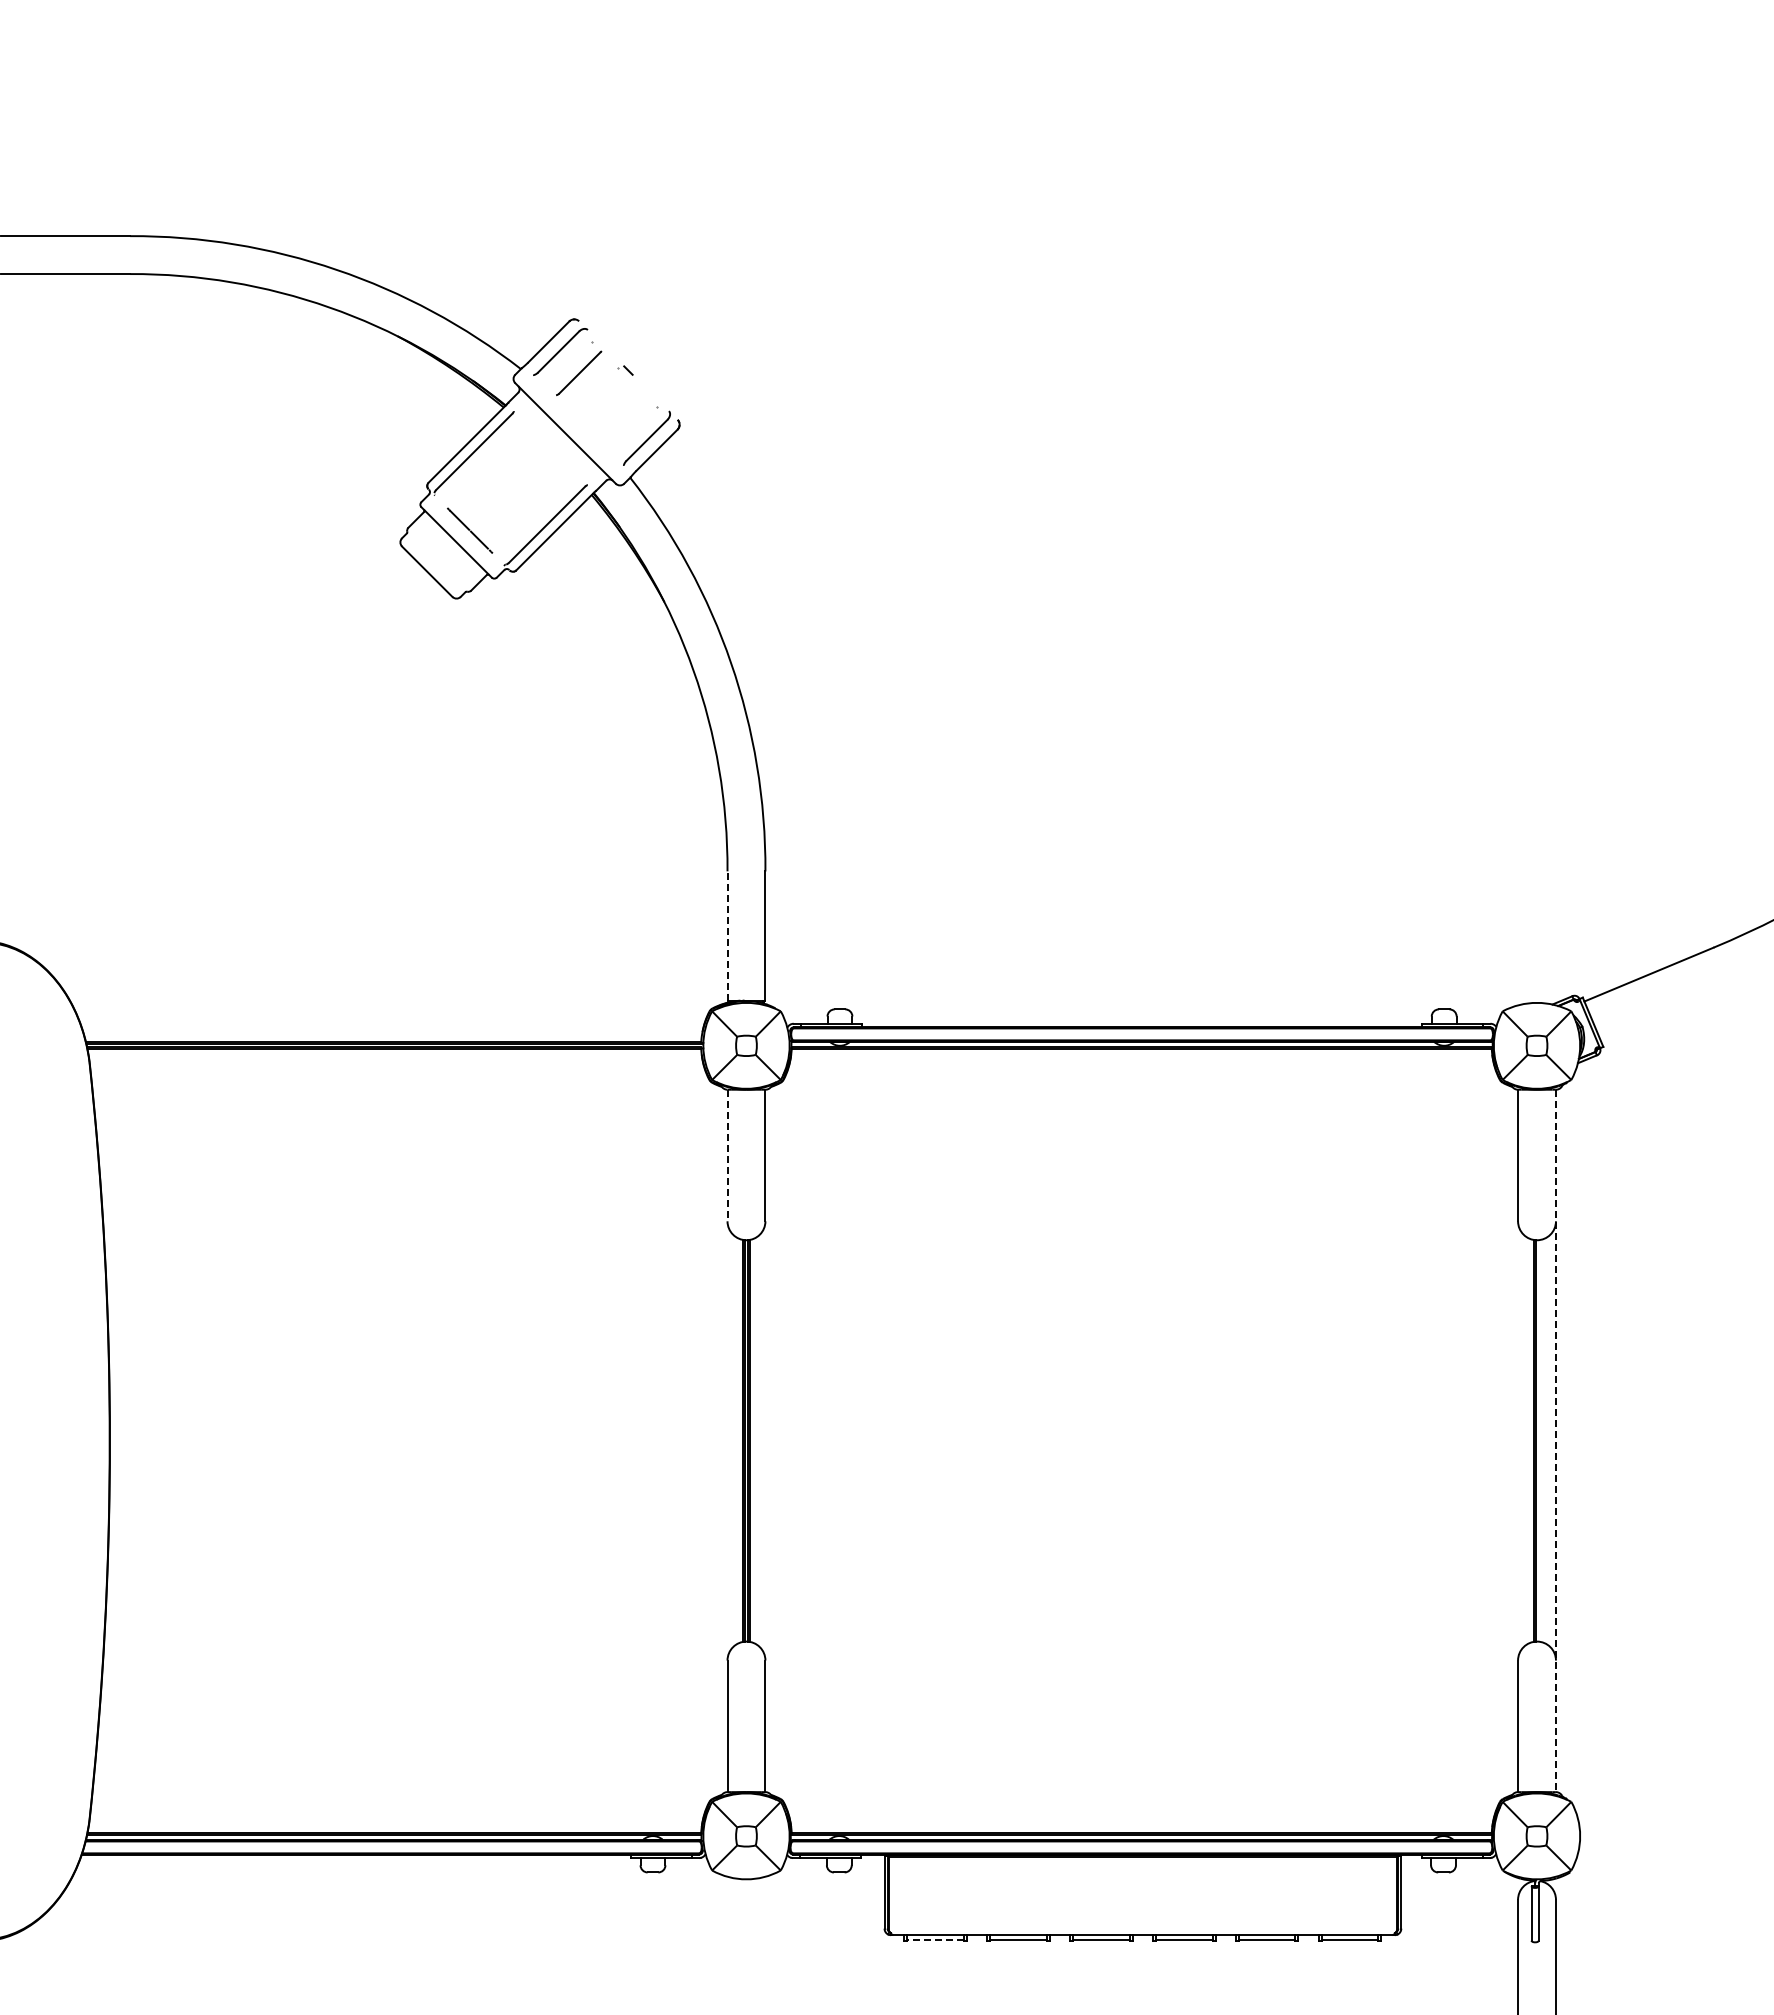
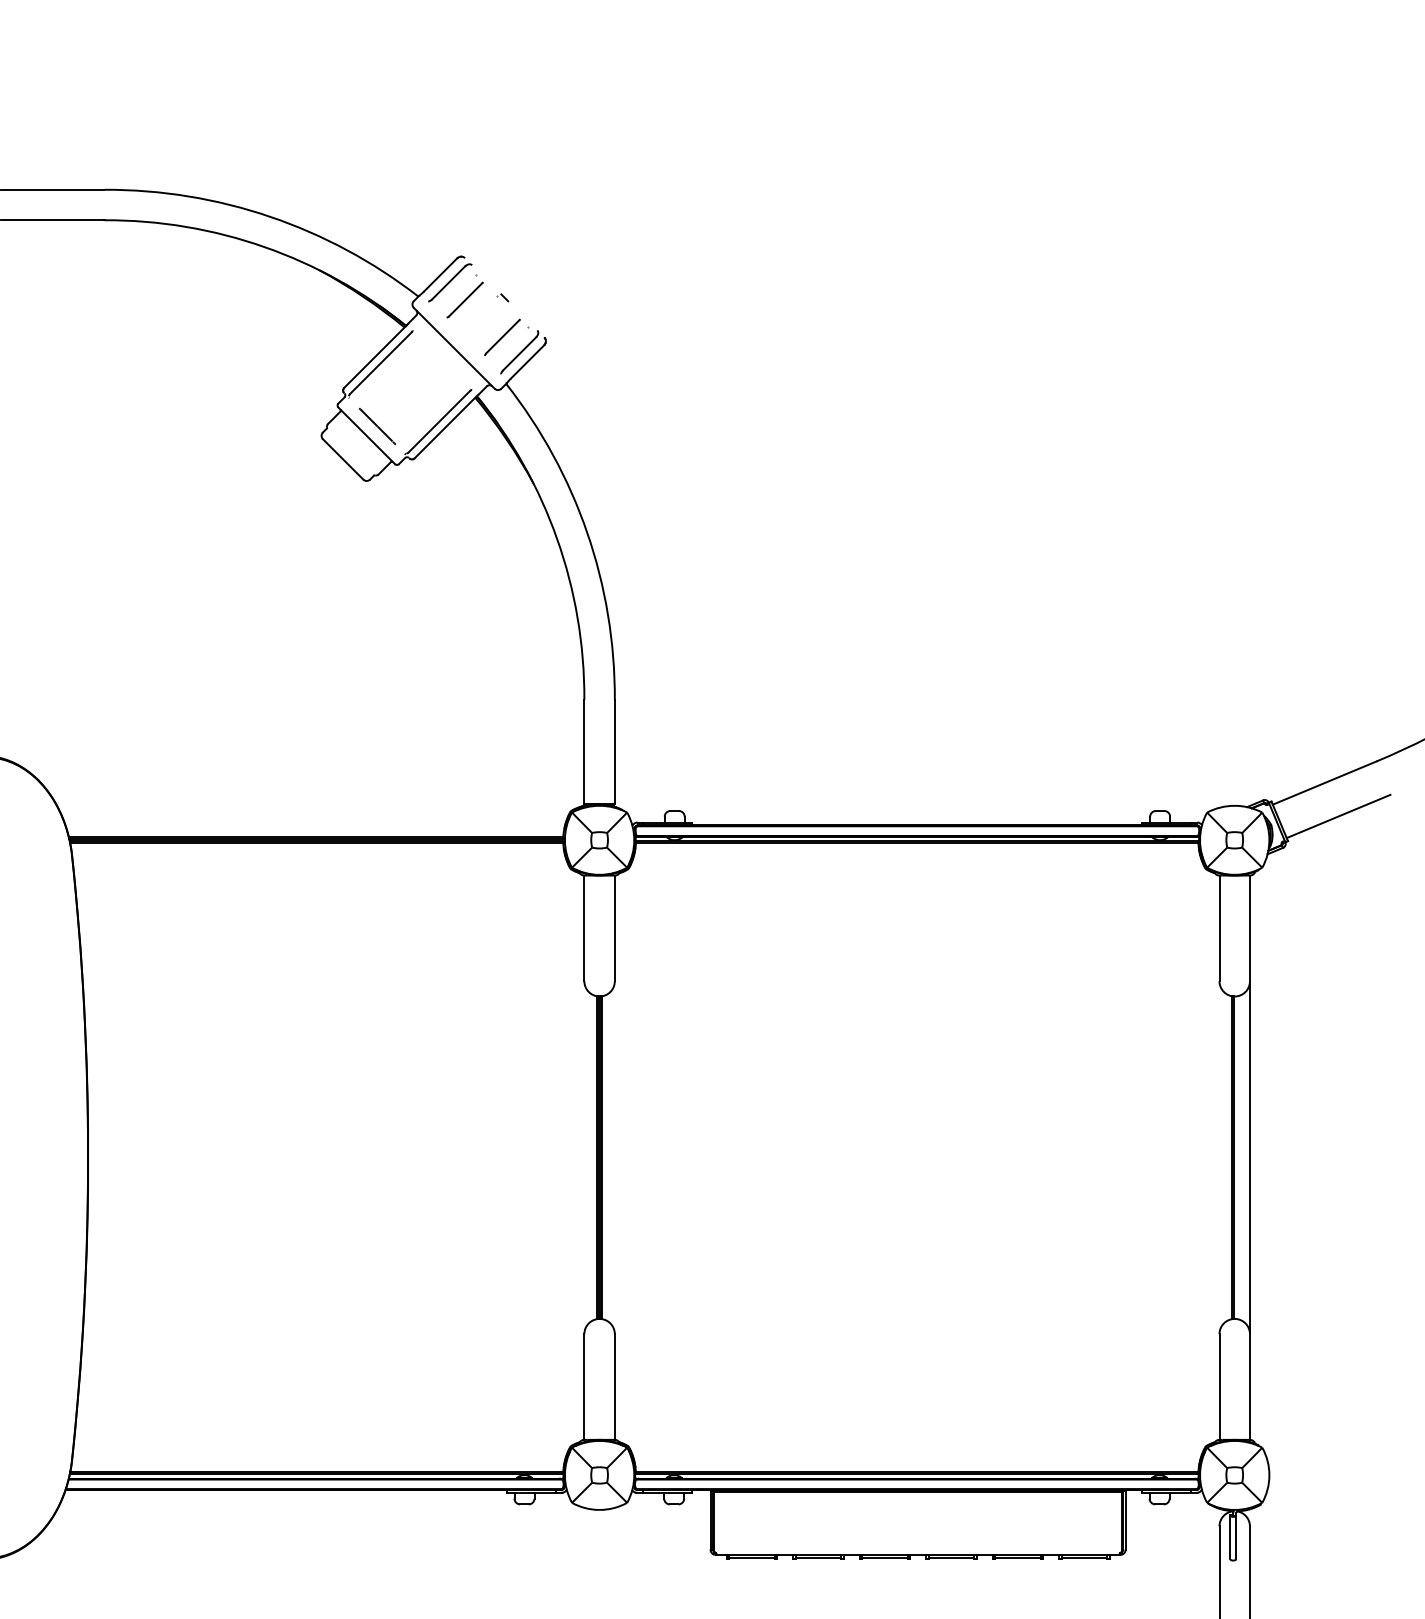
line: (625, 419) -> (502, 337), added
line: (727, 936) -> (584, 752), dashed -> solid
line: (1665, 1016) -> (1337, 816), added
line: (727, 1155) -> (584, 928), dashed -> solid
line: (1555, 1441) -> (1249, 1158), dashed -> solid
line: (935, 1939) -> (751, 1558), dashed -> solid

